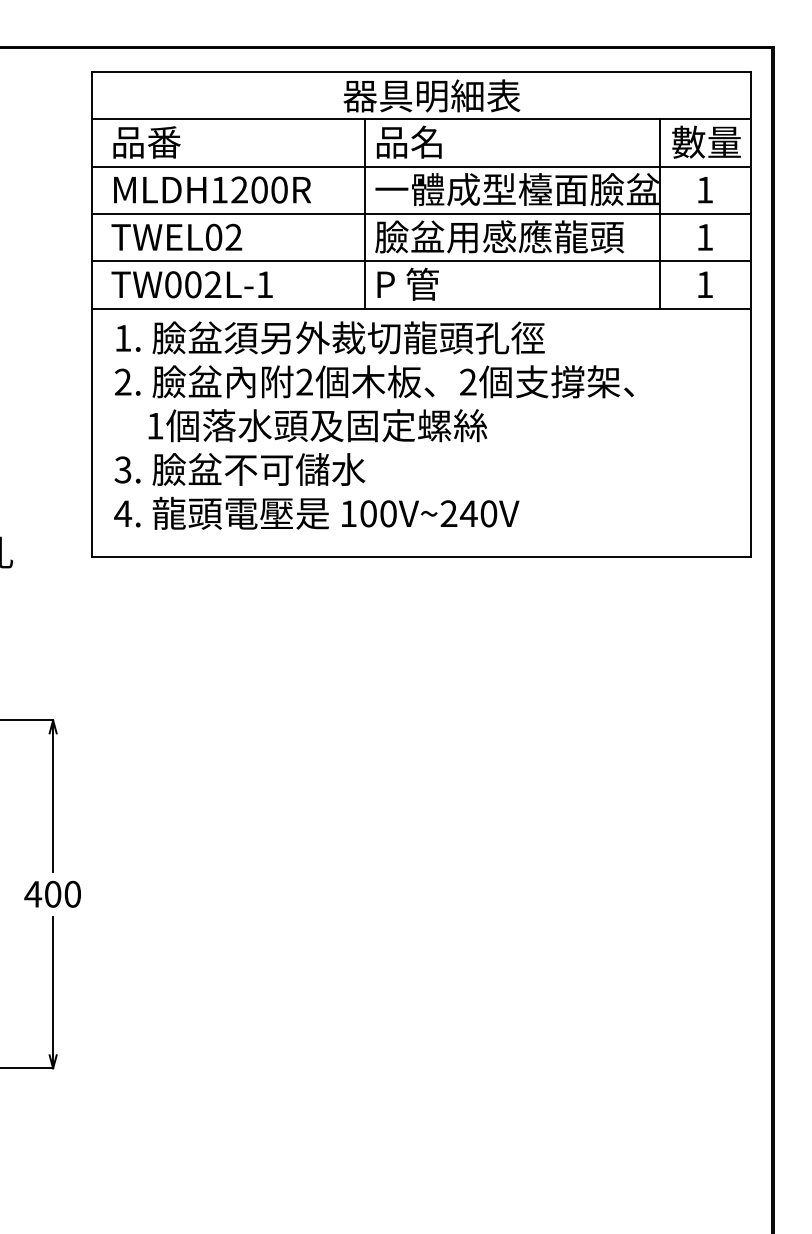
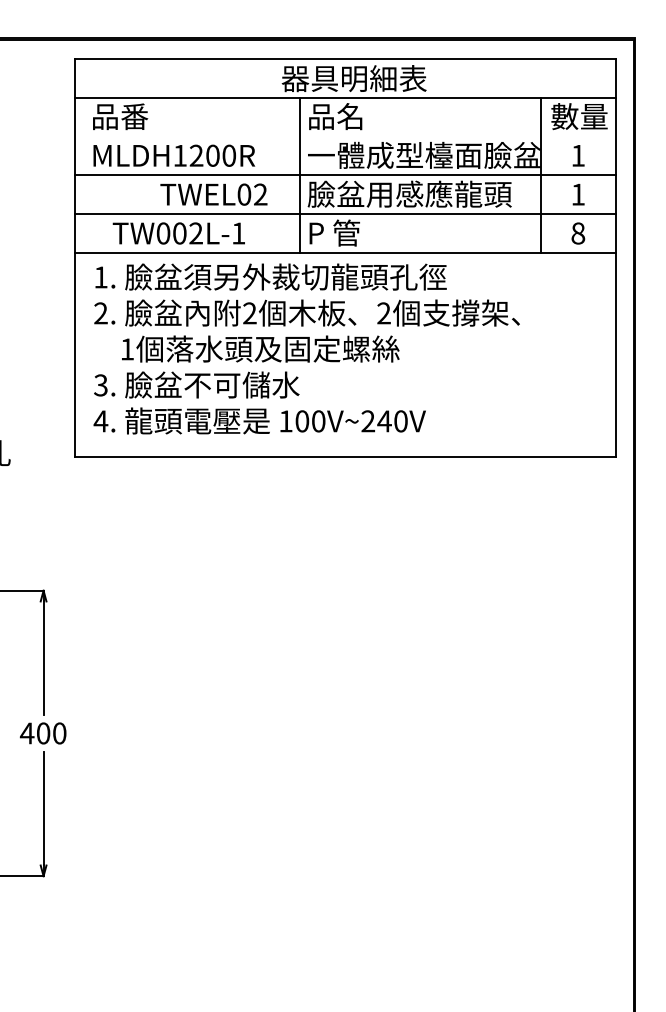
line: (420, 166) -> (344, 136), removed
text: (176, 236) -> (213, 193), moved
text: (191, 284) -> (178, 233), moved
text: (704, 284) -> (577, 233), 1 -> 8

